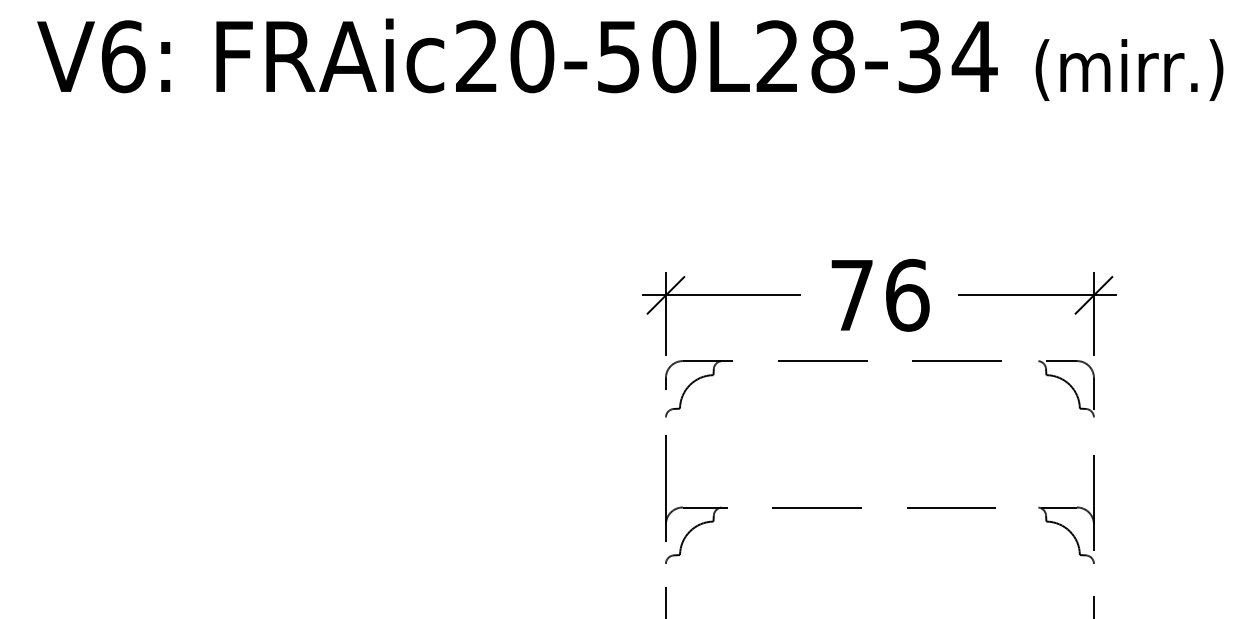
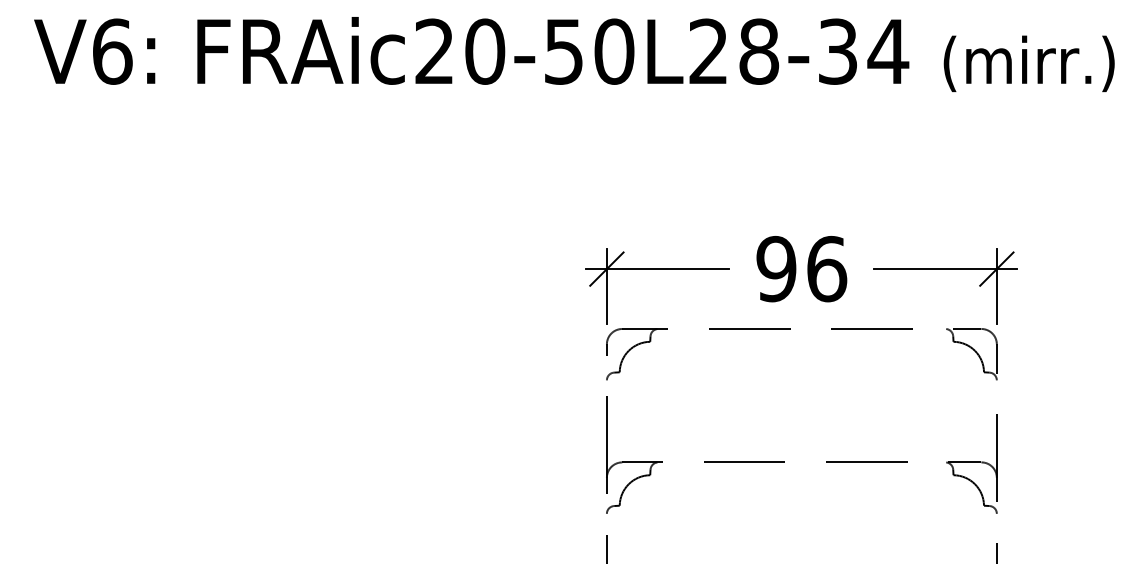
text: (852, 294) -> (776, 268), 76 -> 96

